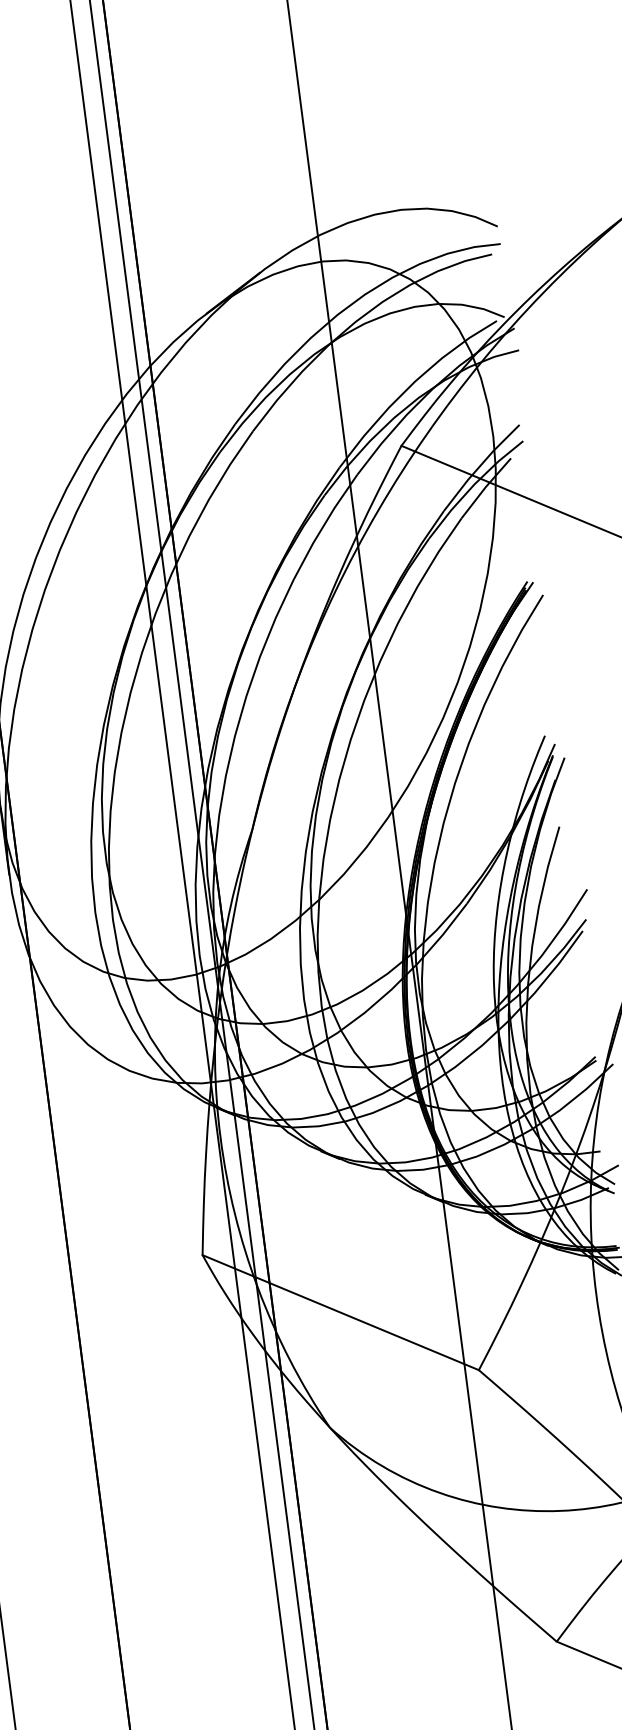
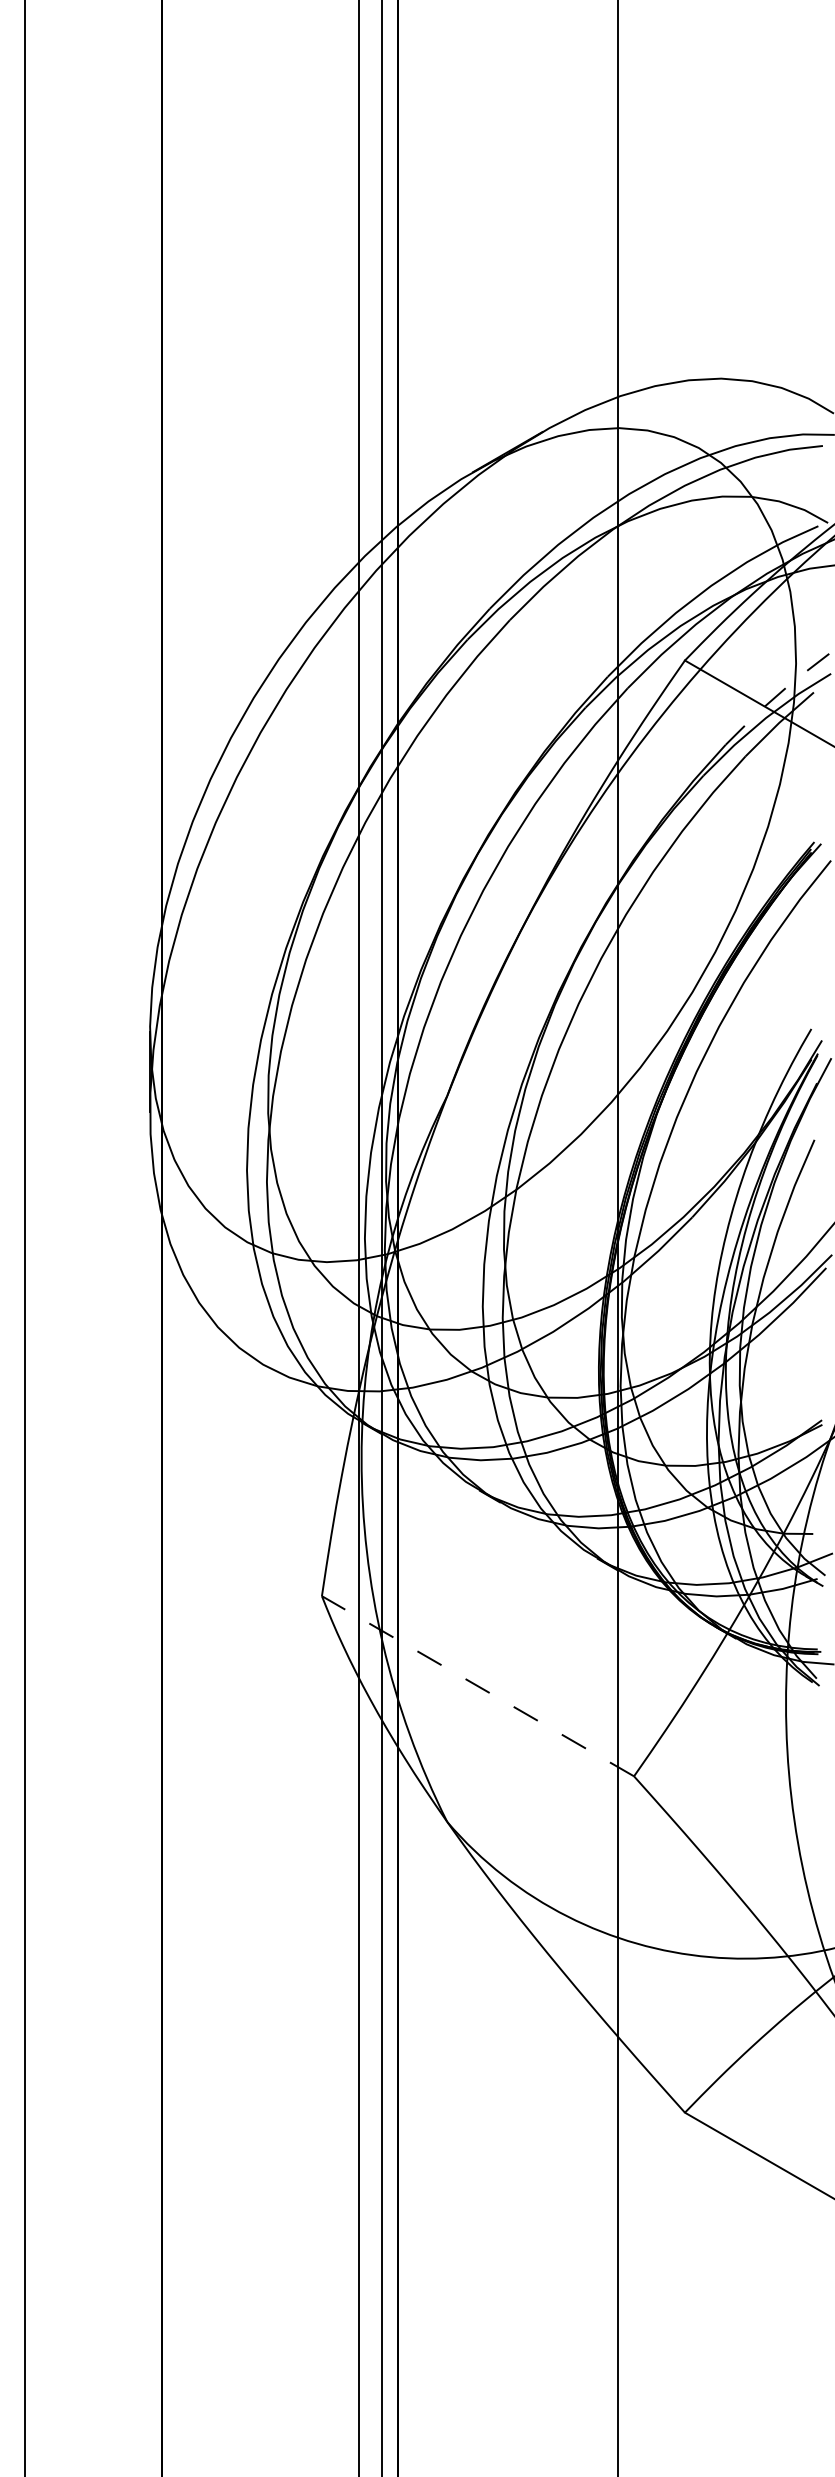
line: (479, 466) -> (775, 697), solid -> dashed
line: (340, 1312) -> (477, 1686), solid -> dashed

